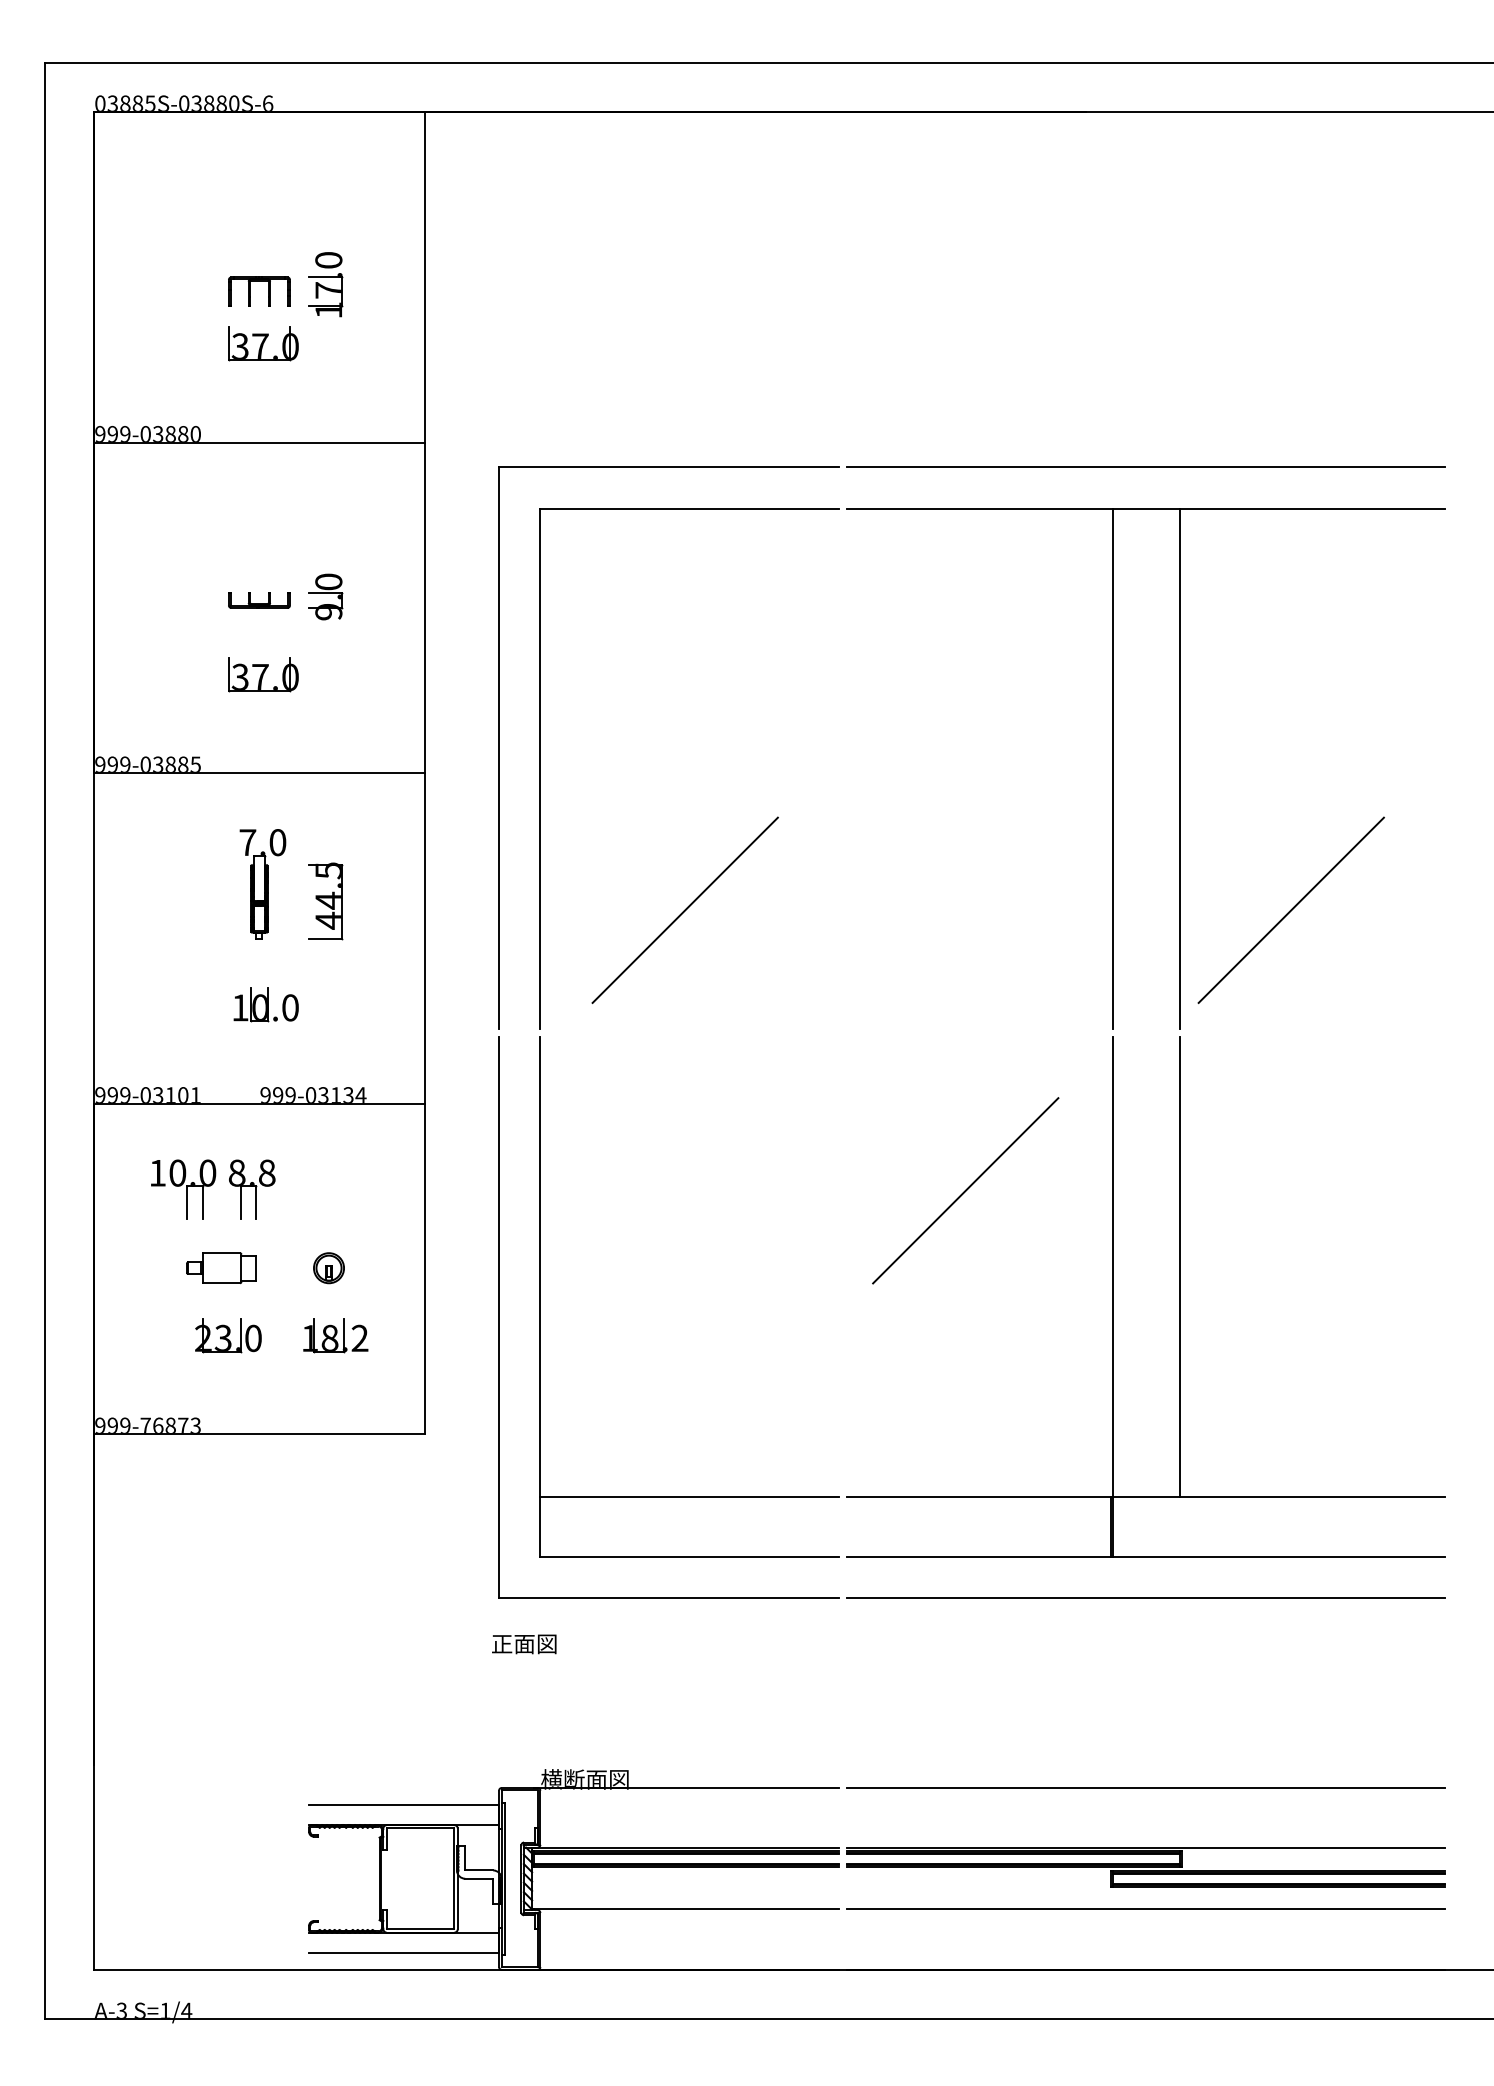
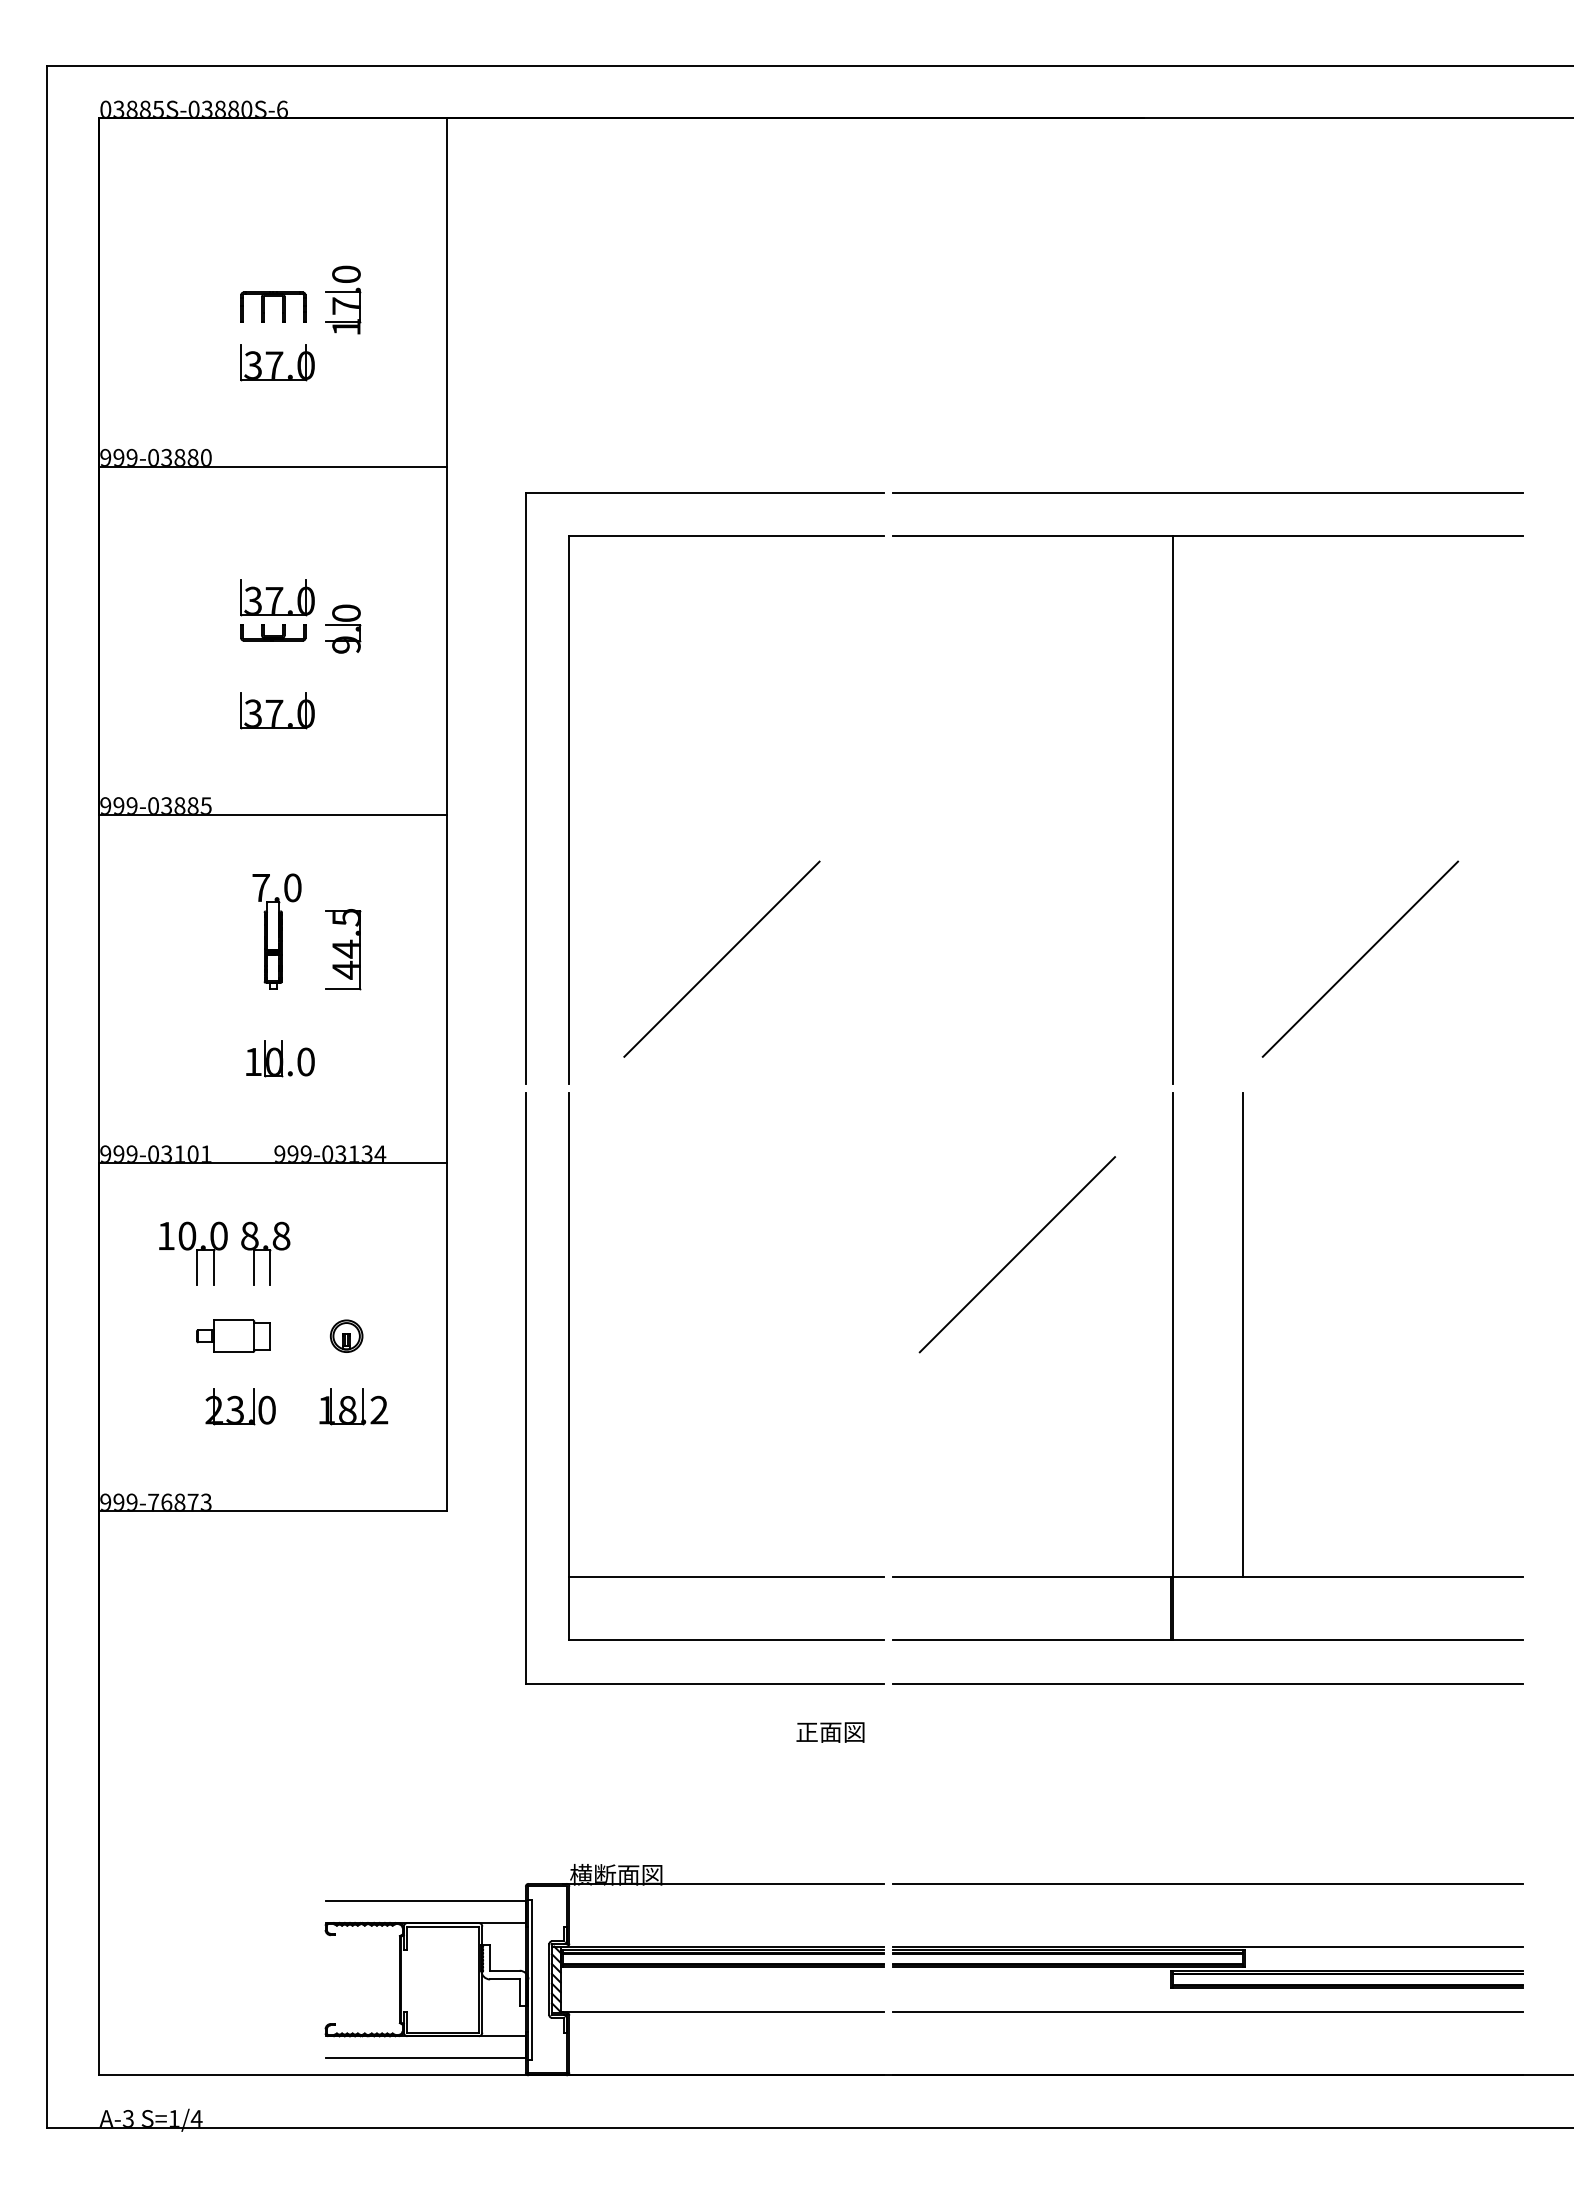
part: (263, 567) -> (277, 598), added
line: (1179, 768) -> (1242, 809), removed
text: (524, 1644) -> (830, 1732), moved

